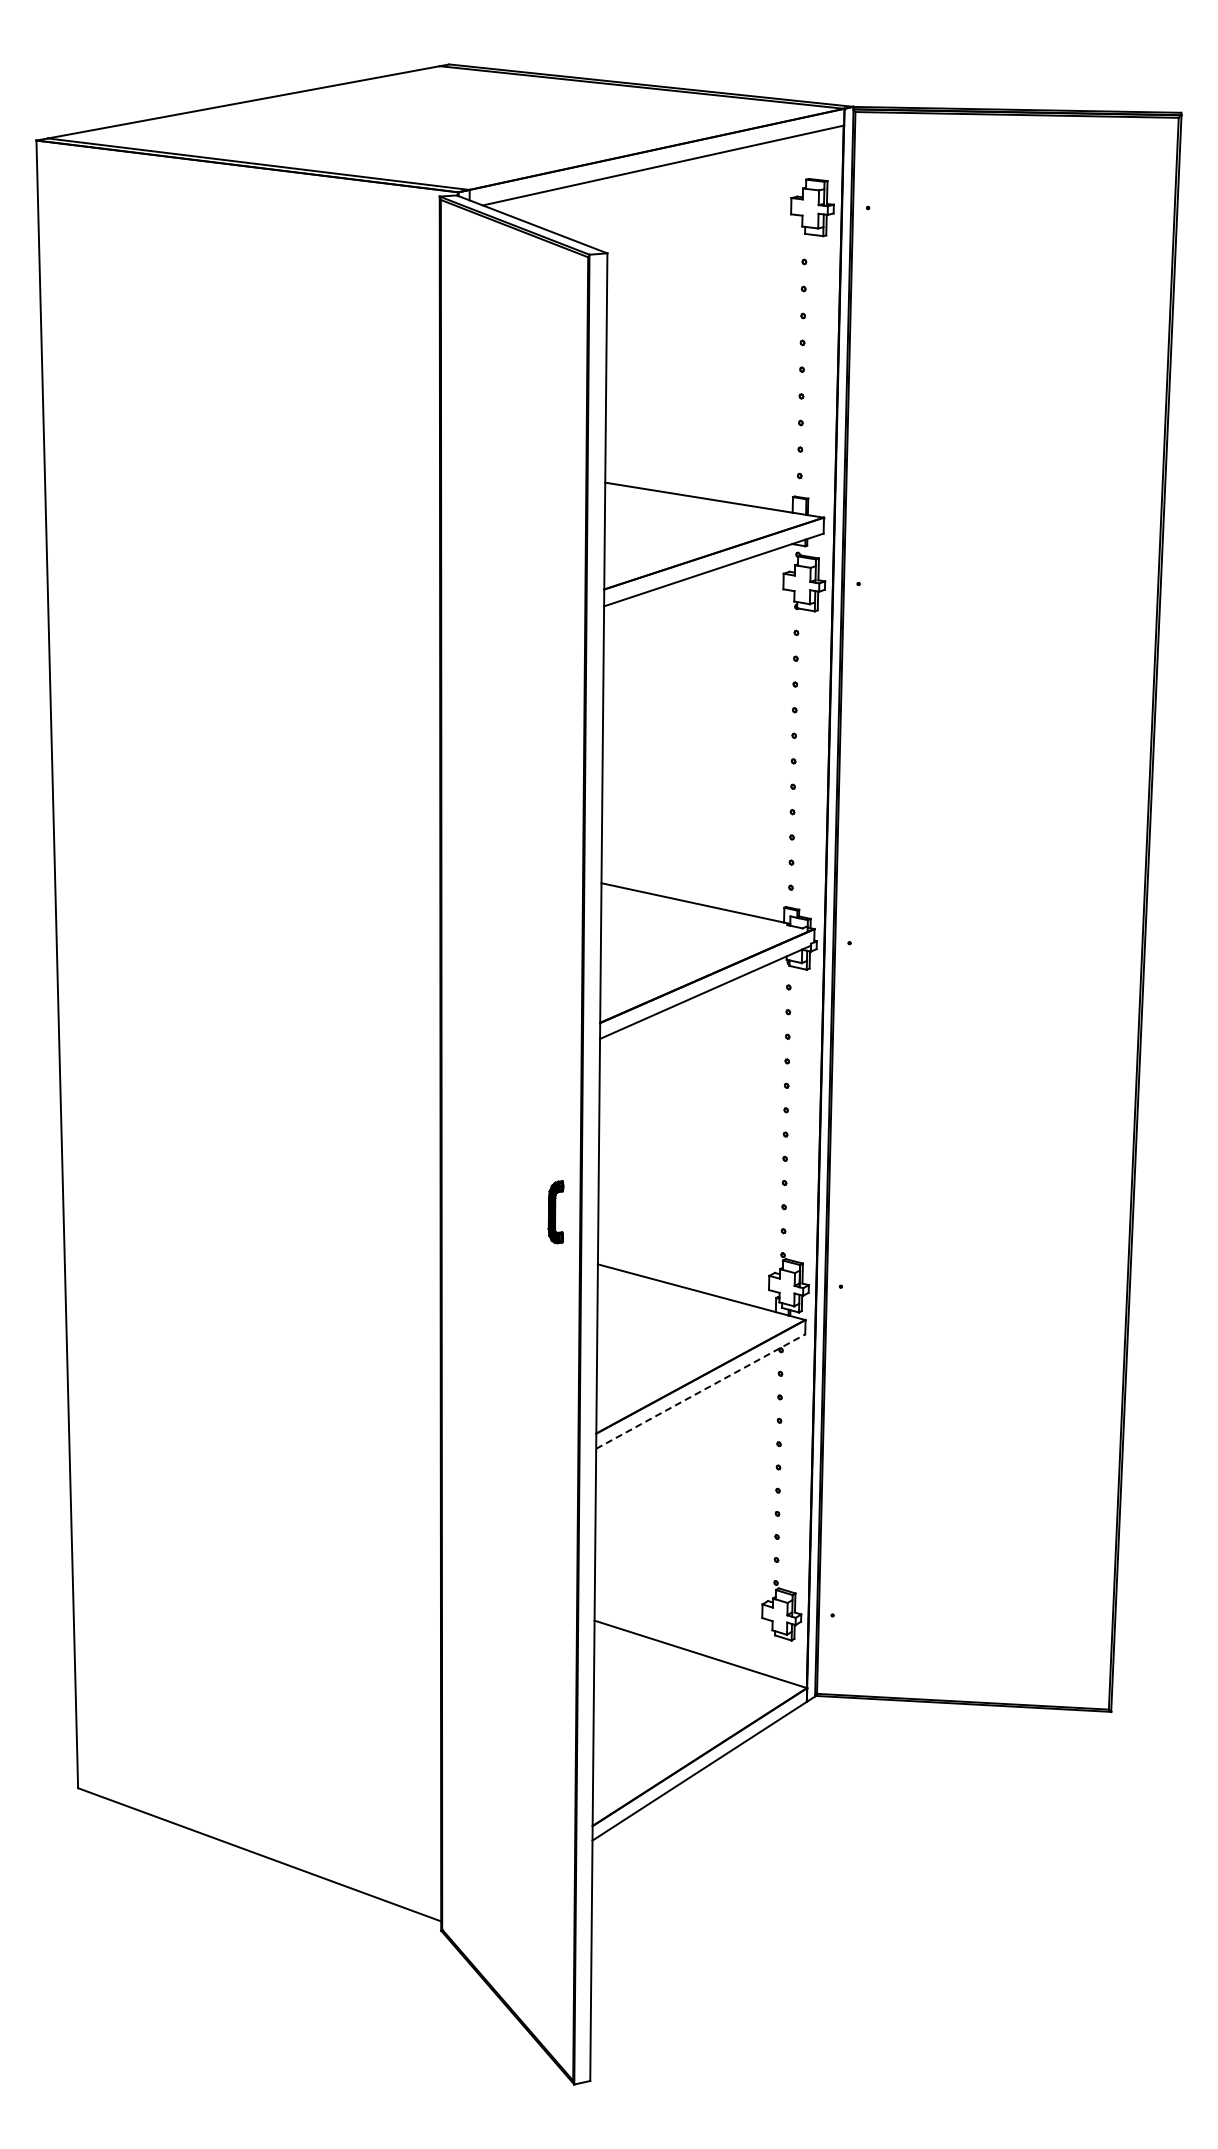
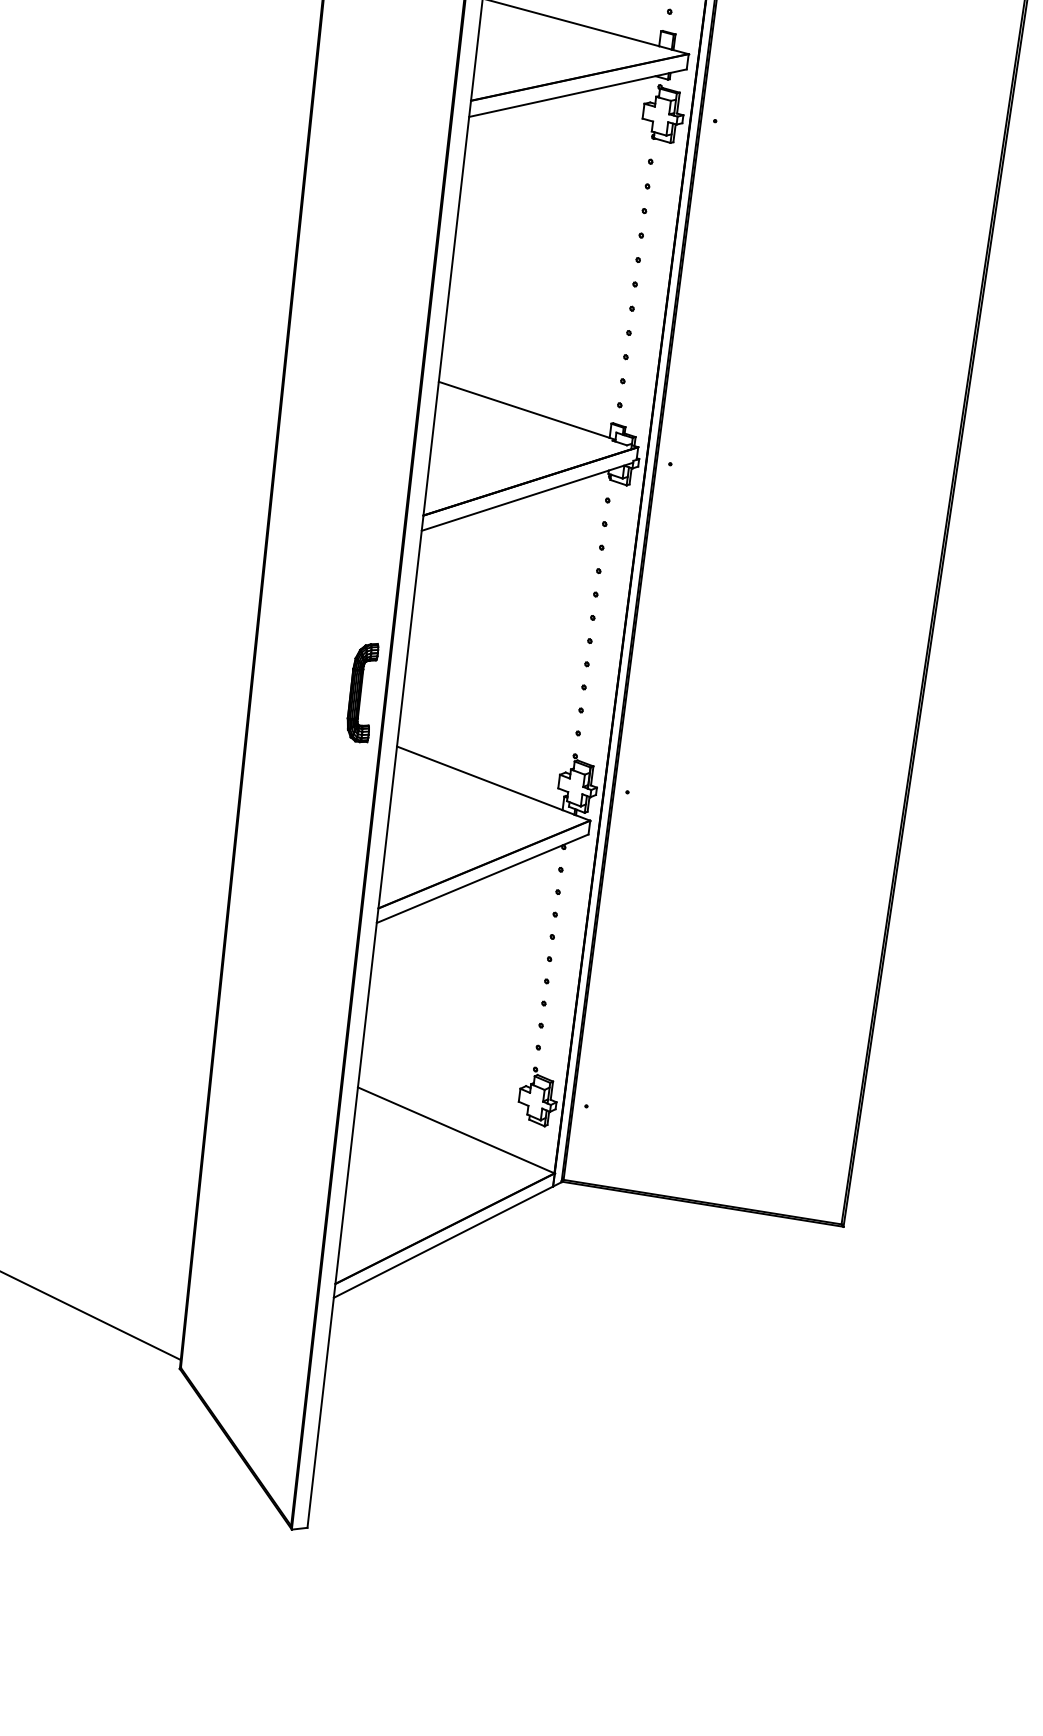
part: (555, 1211) -> (361, 691), size x1.67
line: (701, 1391) -> (483, 878), dashed -> solid

